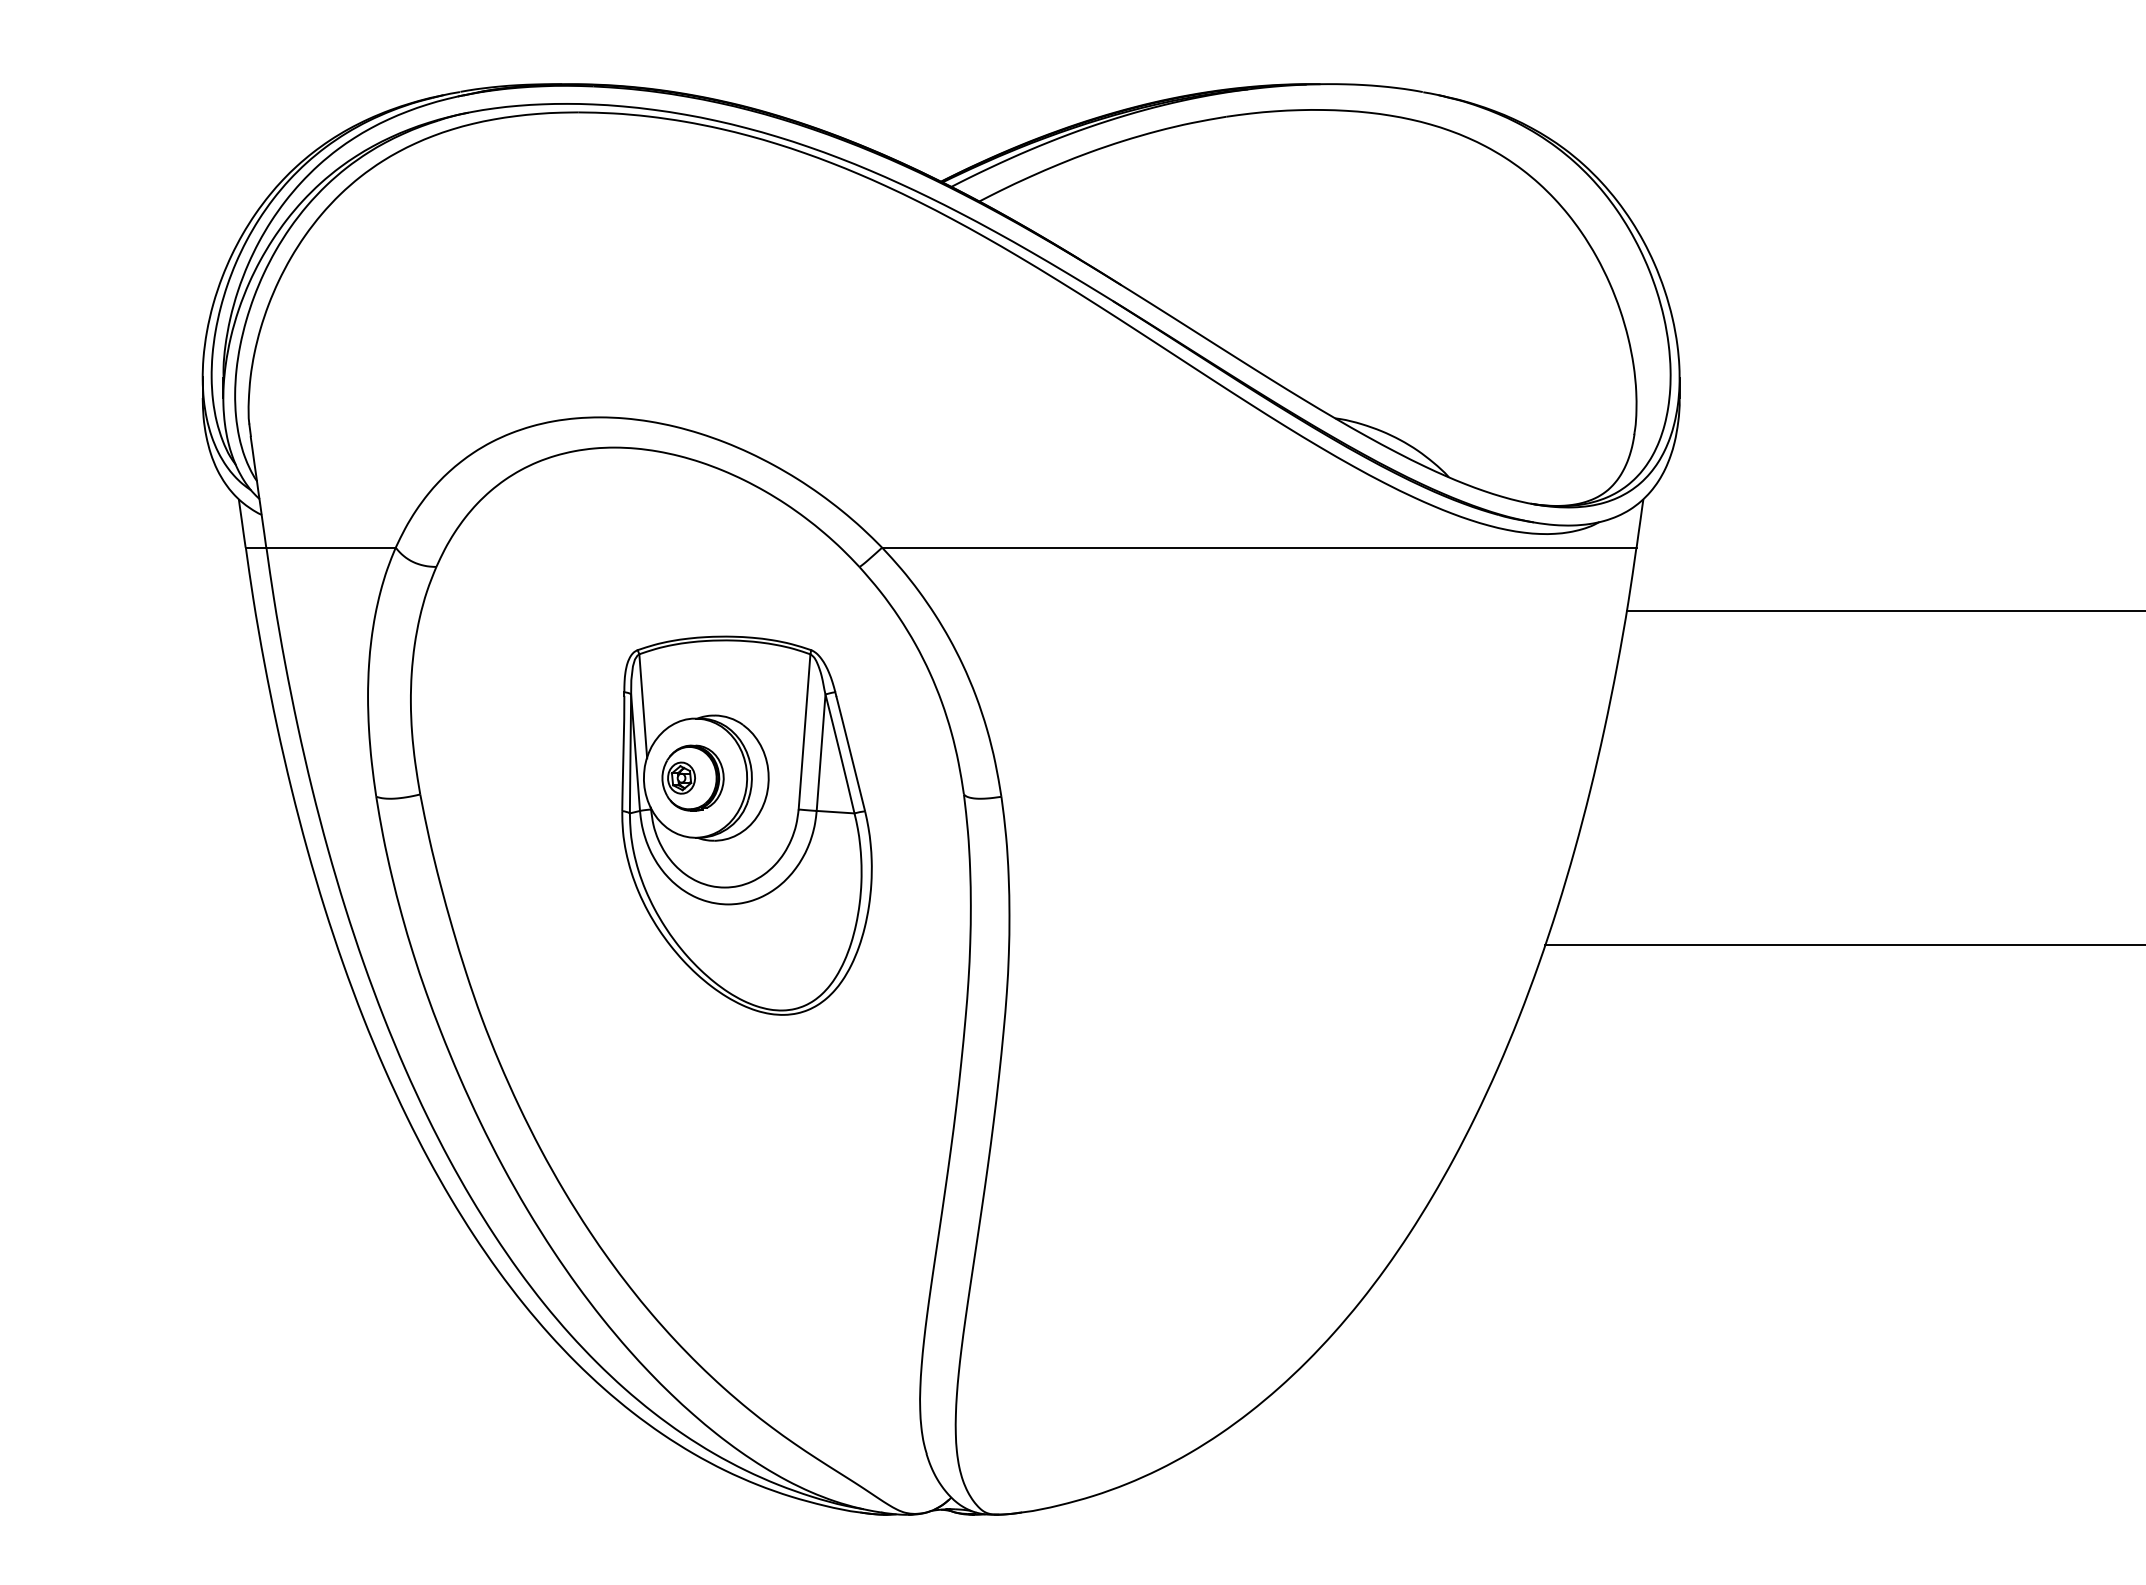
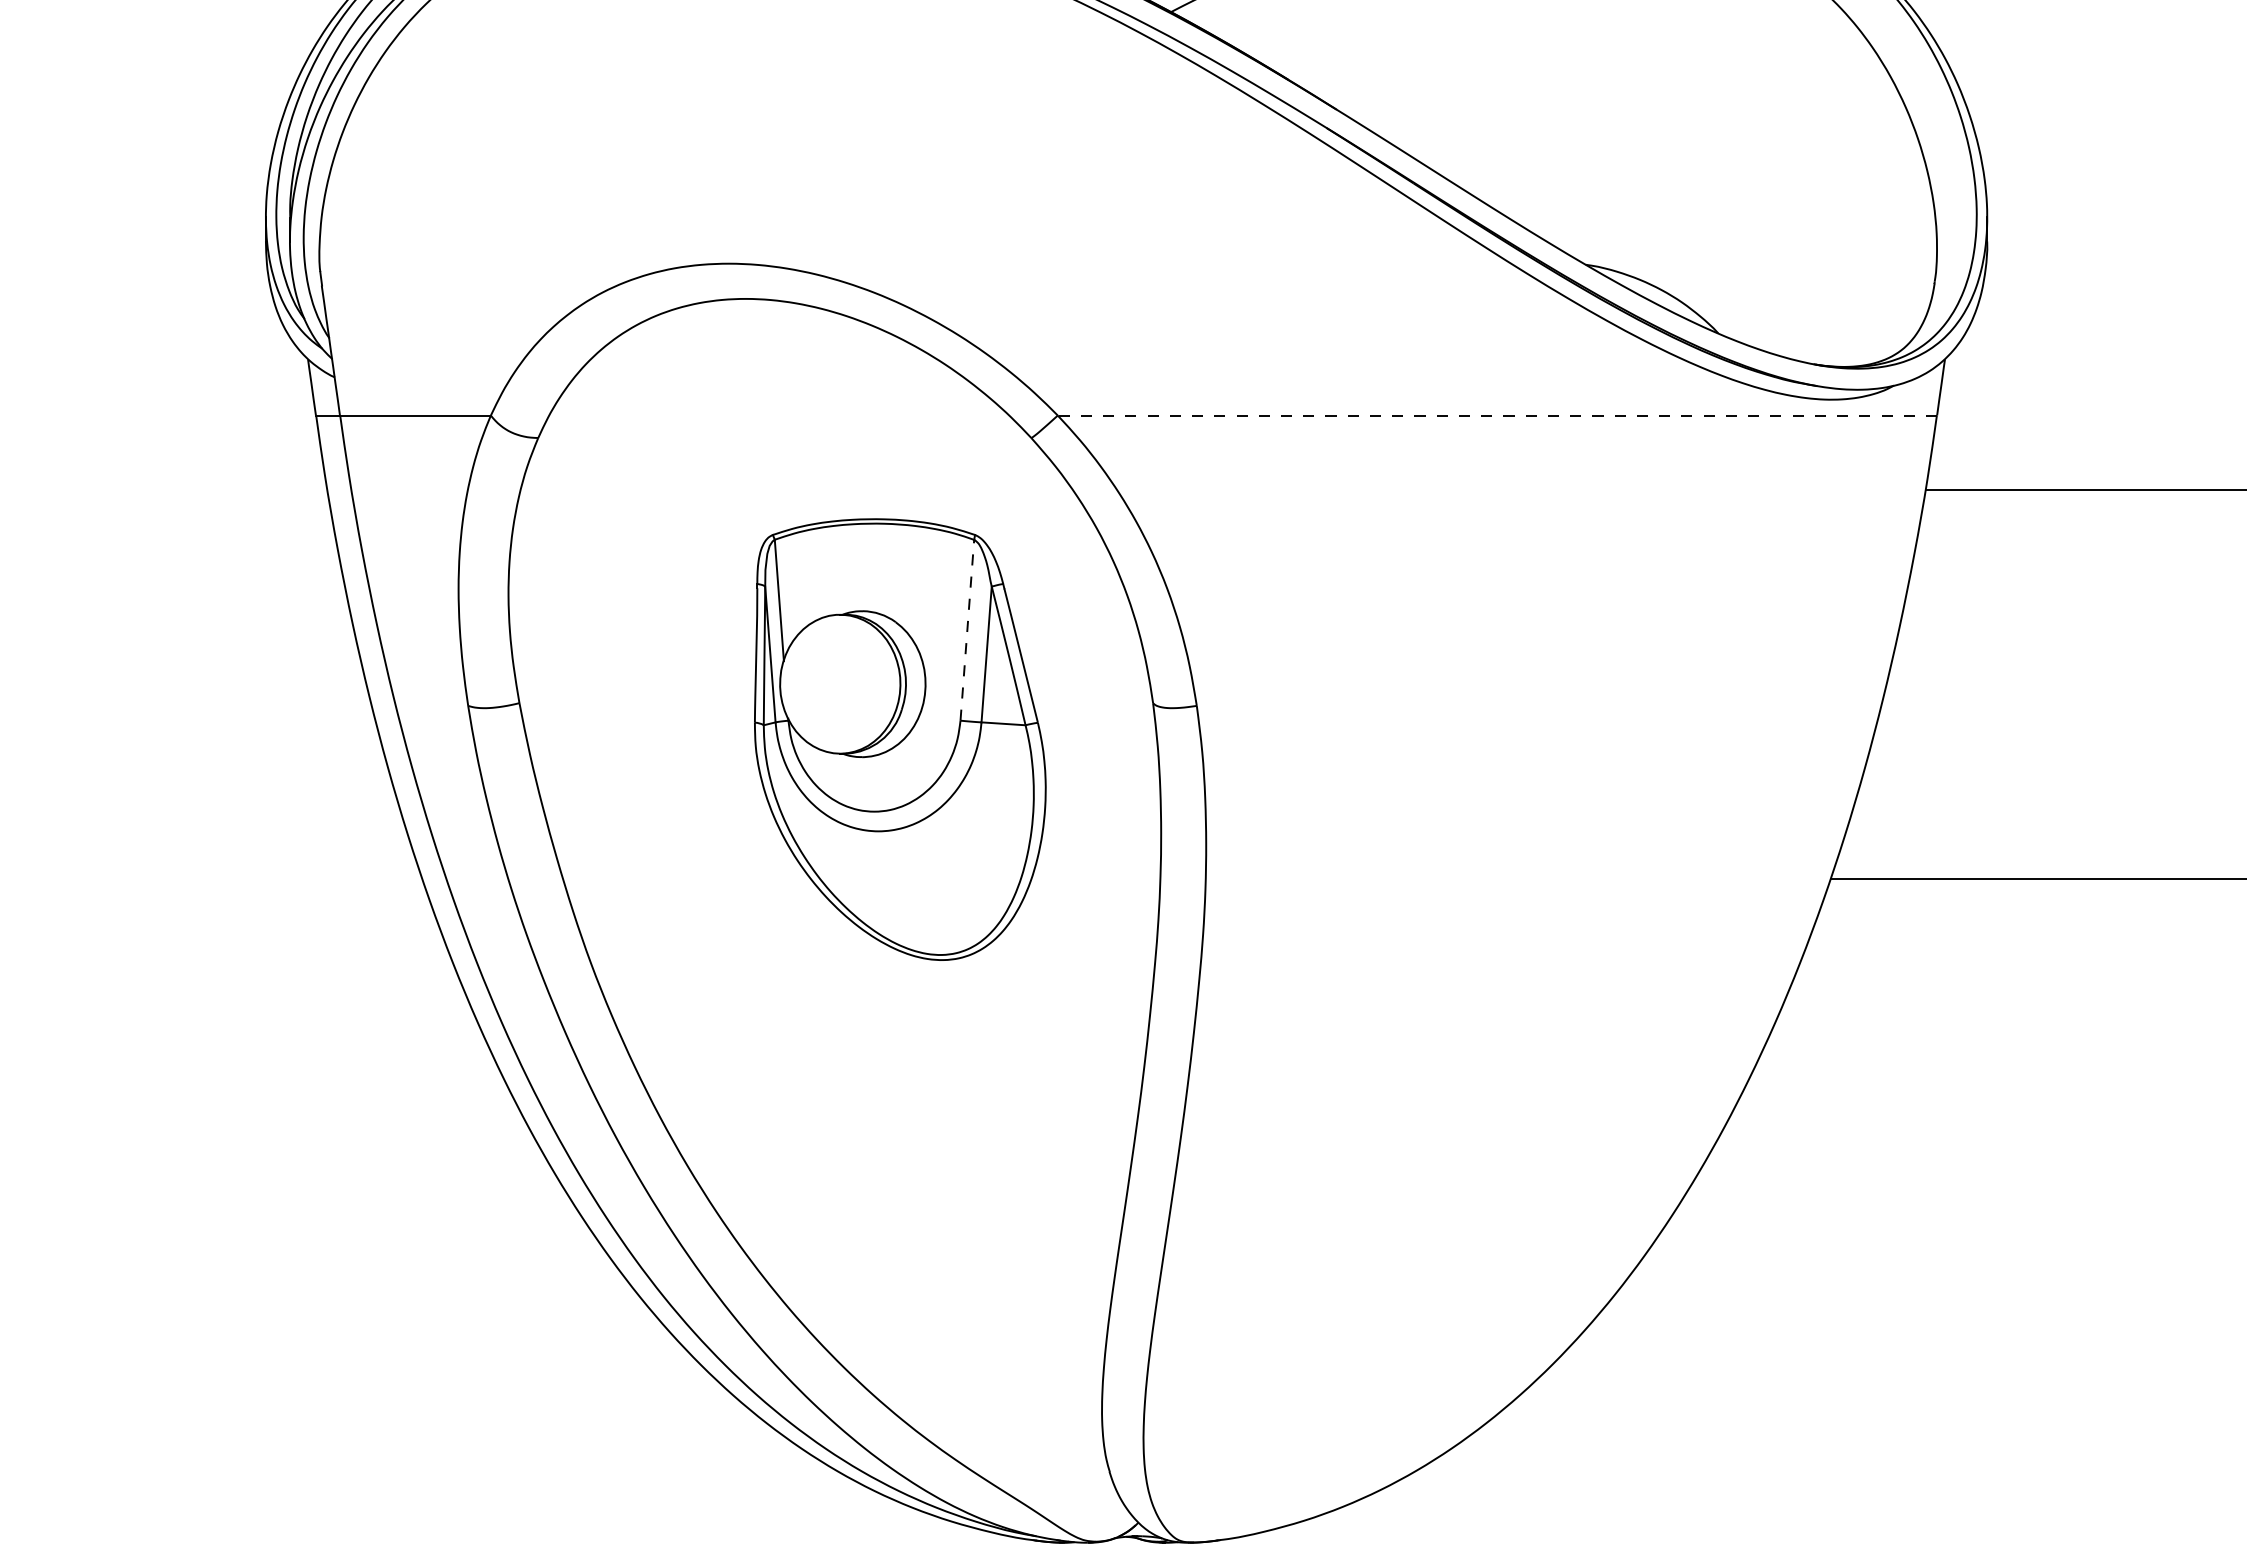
line: (1258, 547) -> (1496, 415), solid -> dashed
line: (804, 731) -> (967, 629), solid -> dashed
part: (692, 777) -> (836, 683), removed

